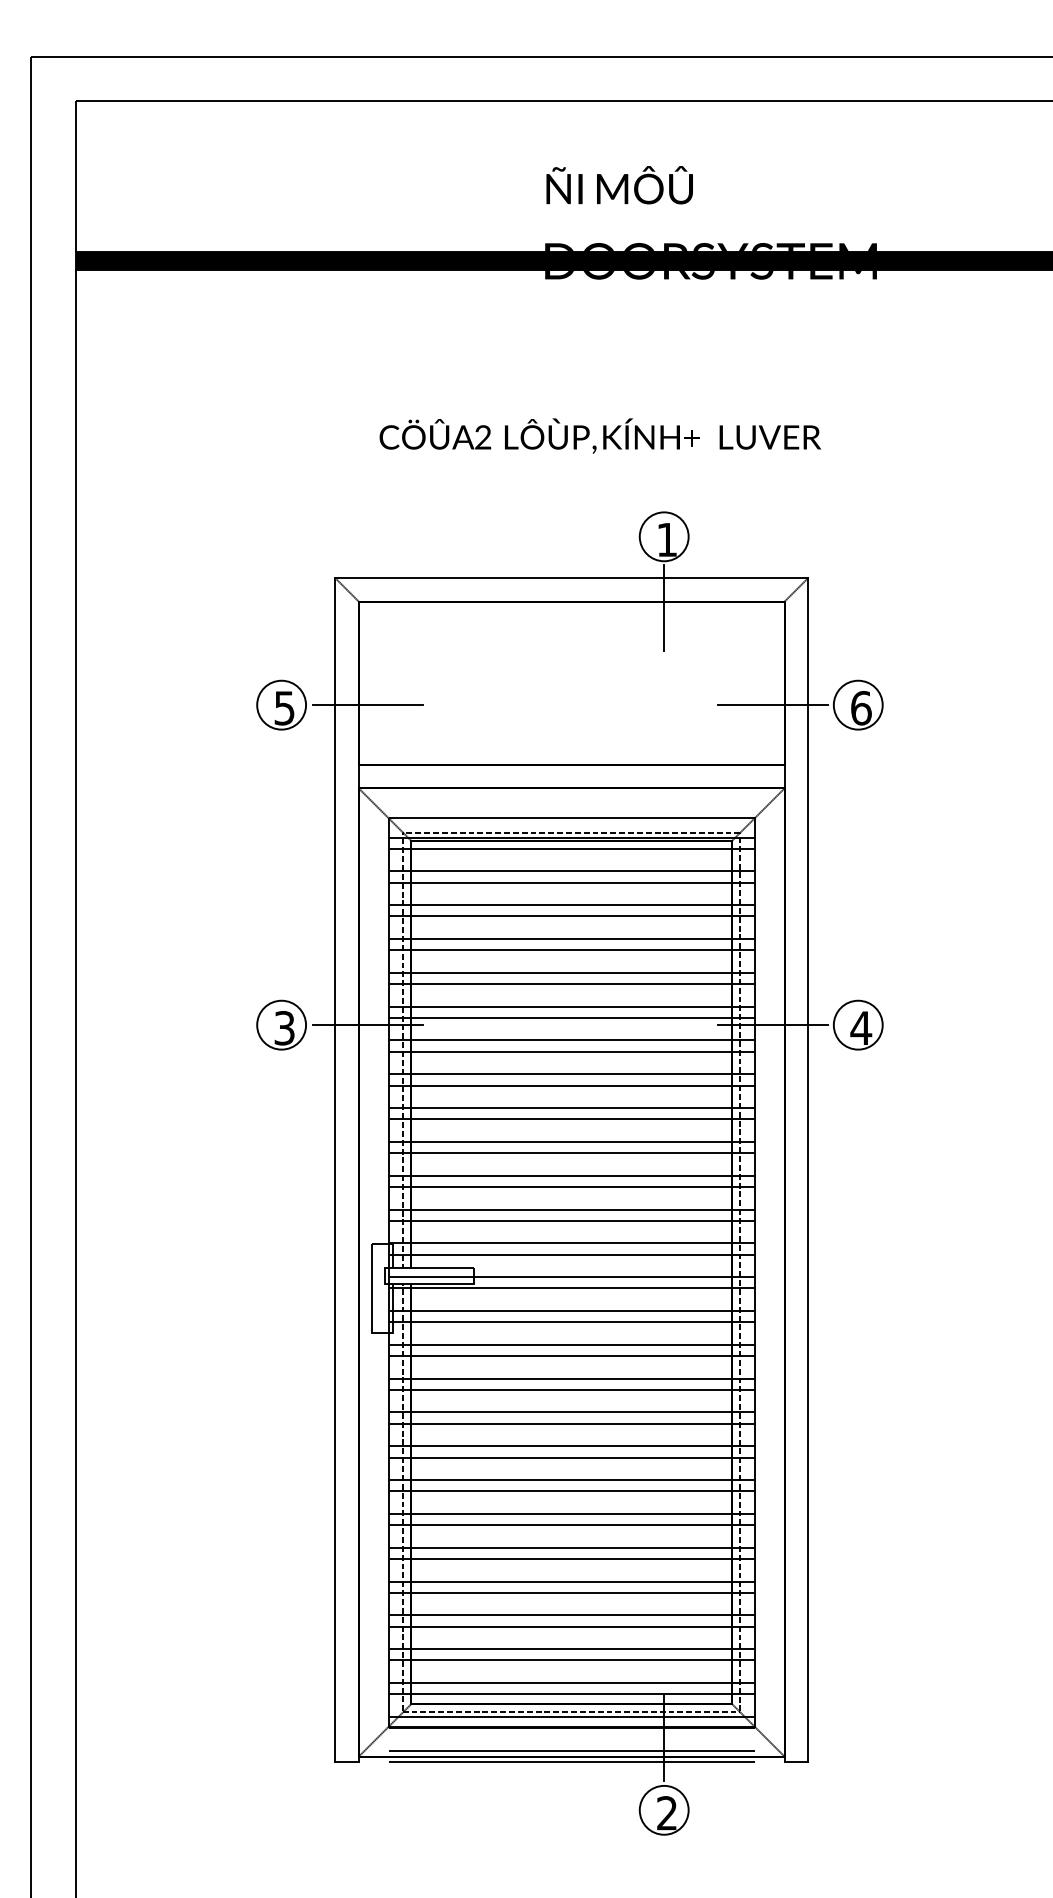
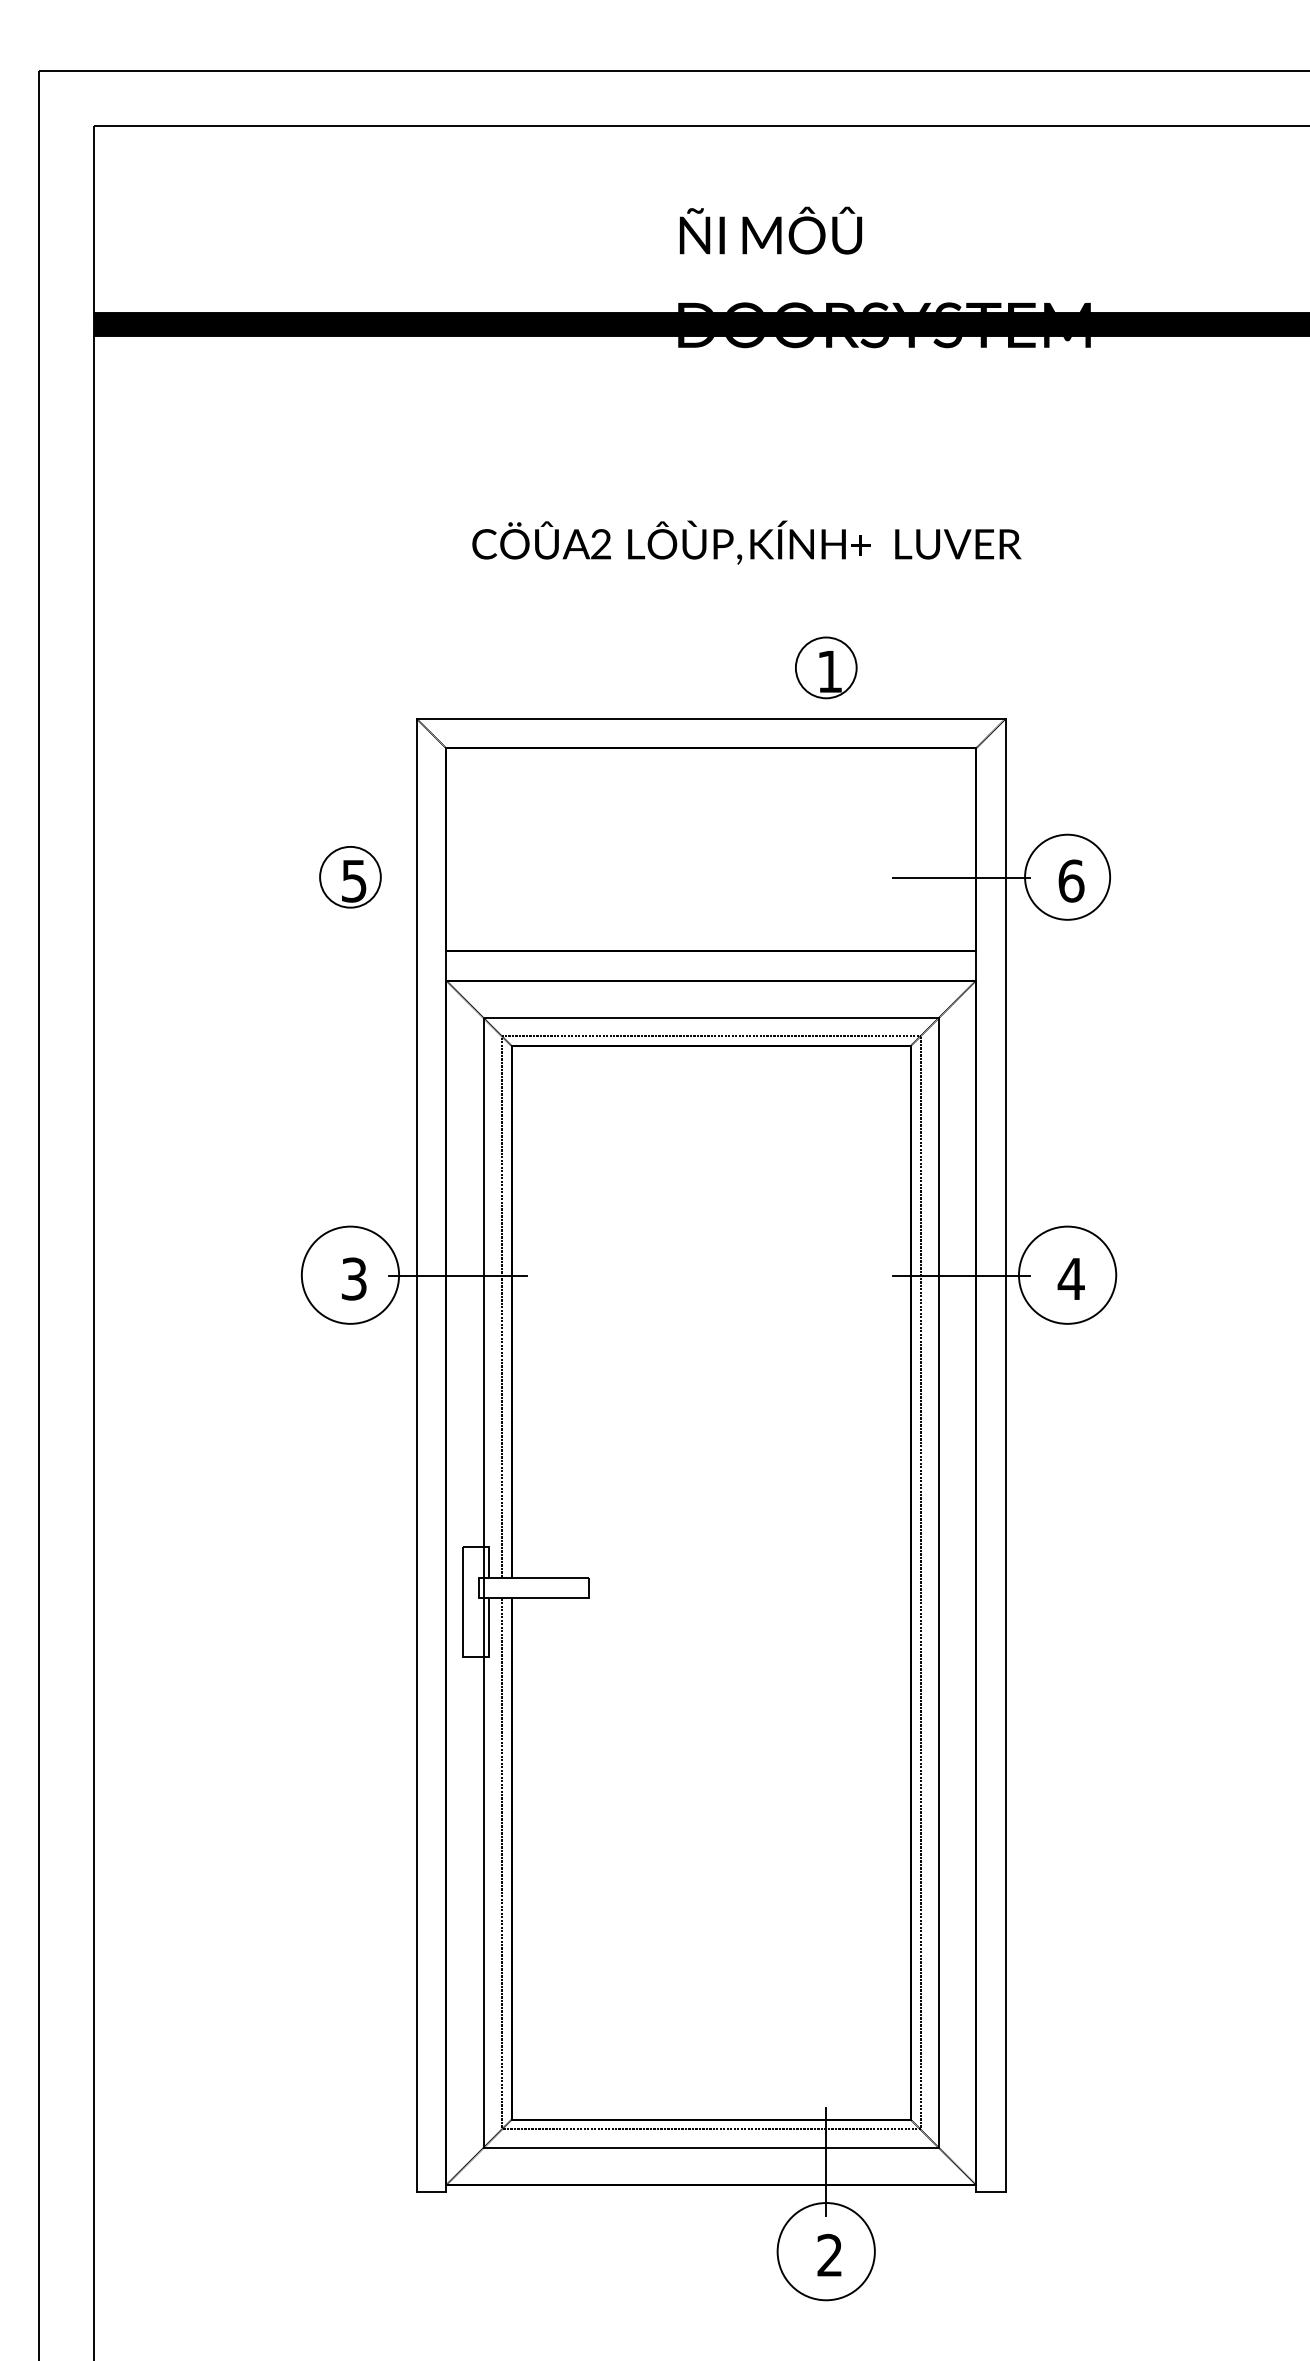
line: (664, 608) -> (826, 756), removed
circle: (858, 704) -> (1067, 876), size x1.4
line: (367, 705) -> (457, 877), removed
circle: (281, 1024) -> (350, 1274), size x1.6
circle: (858, 1024) -> (1067, 1274), size x1.6
hatch: (571, 1299) -> (710, 1616), removed
circle: (663, 1810) -> (825, 2251), size x1.6

